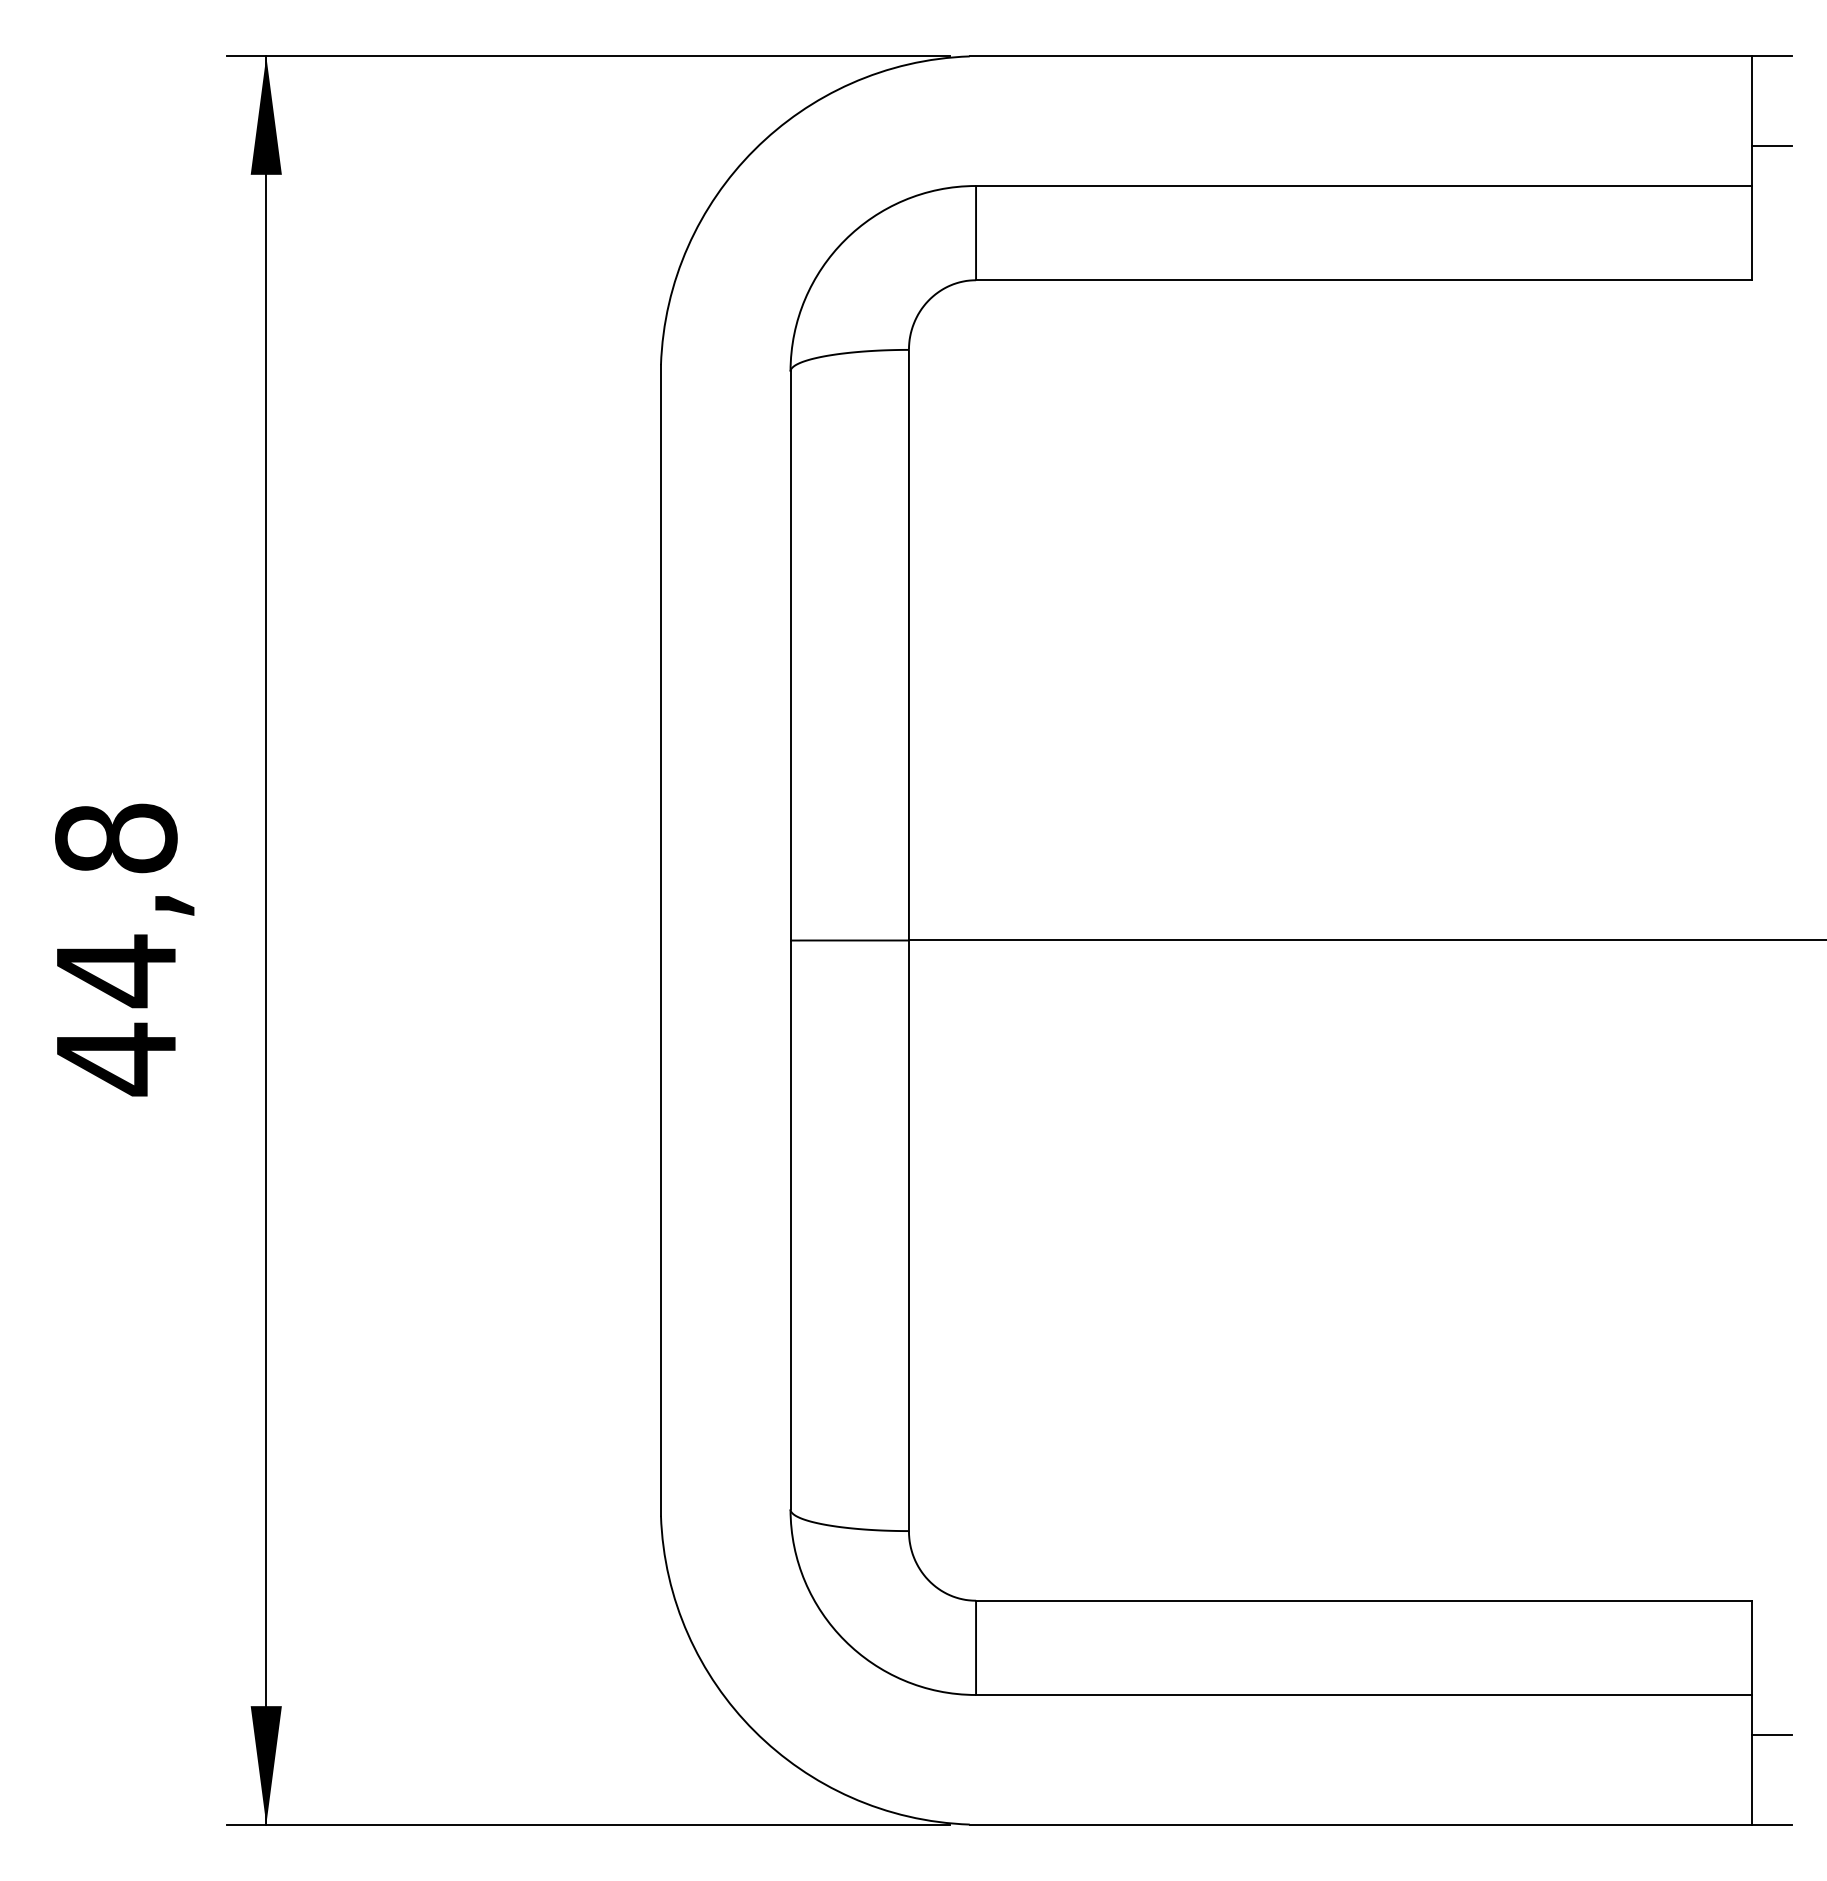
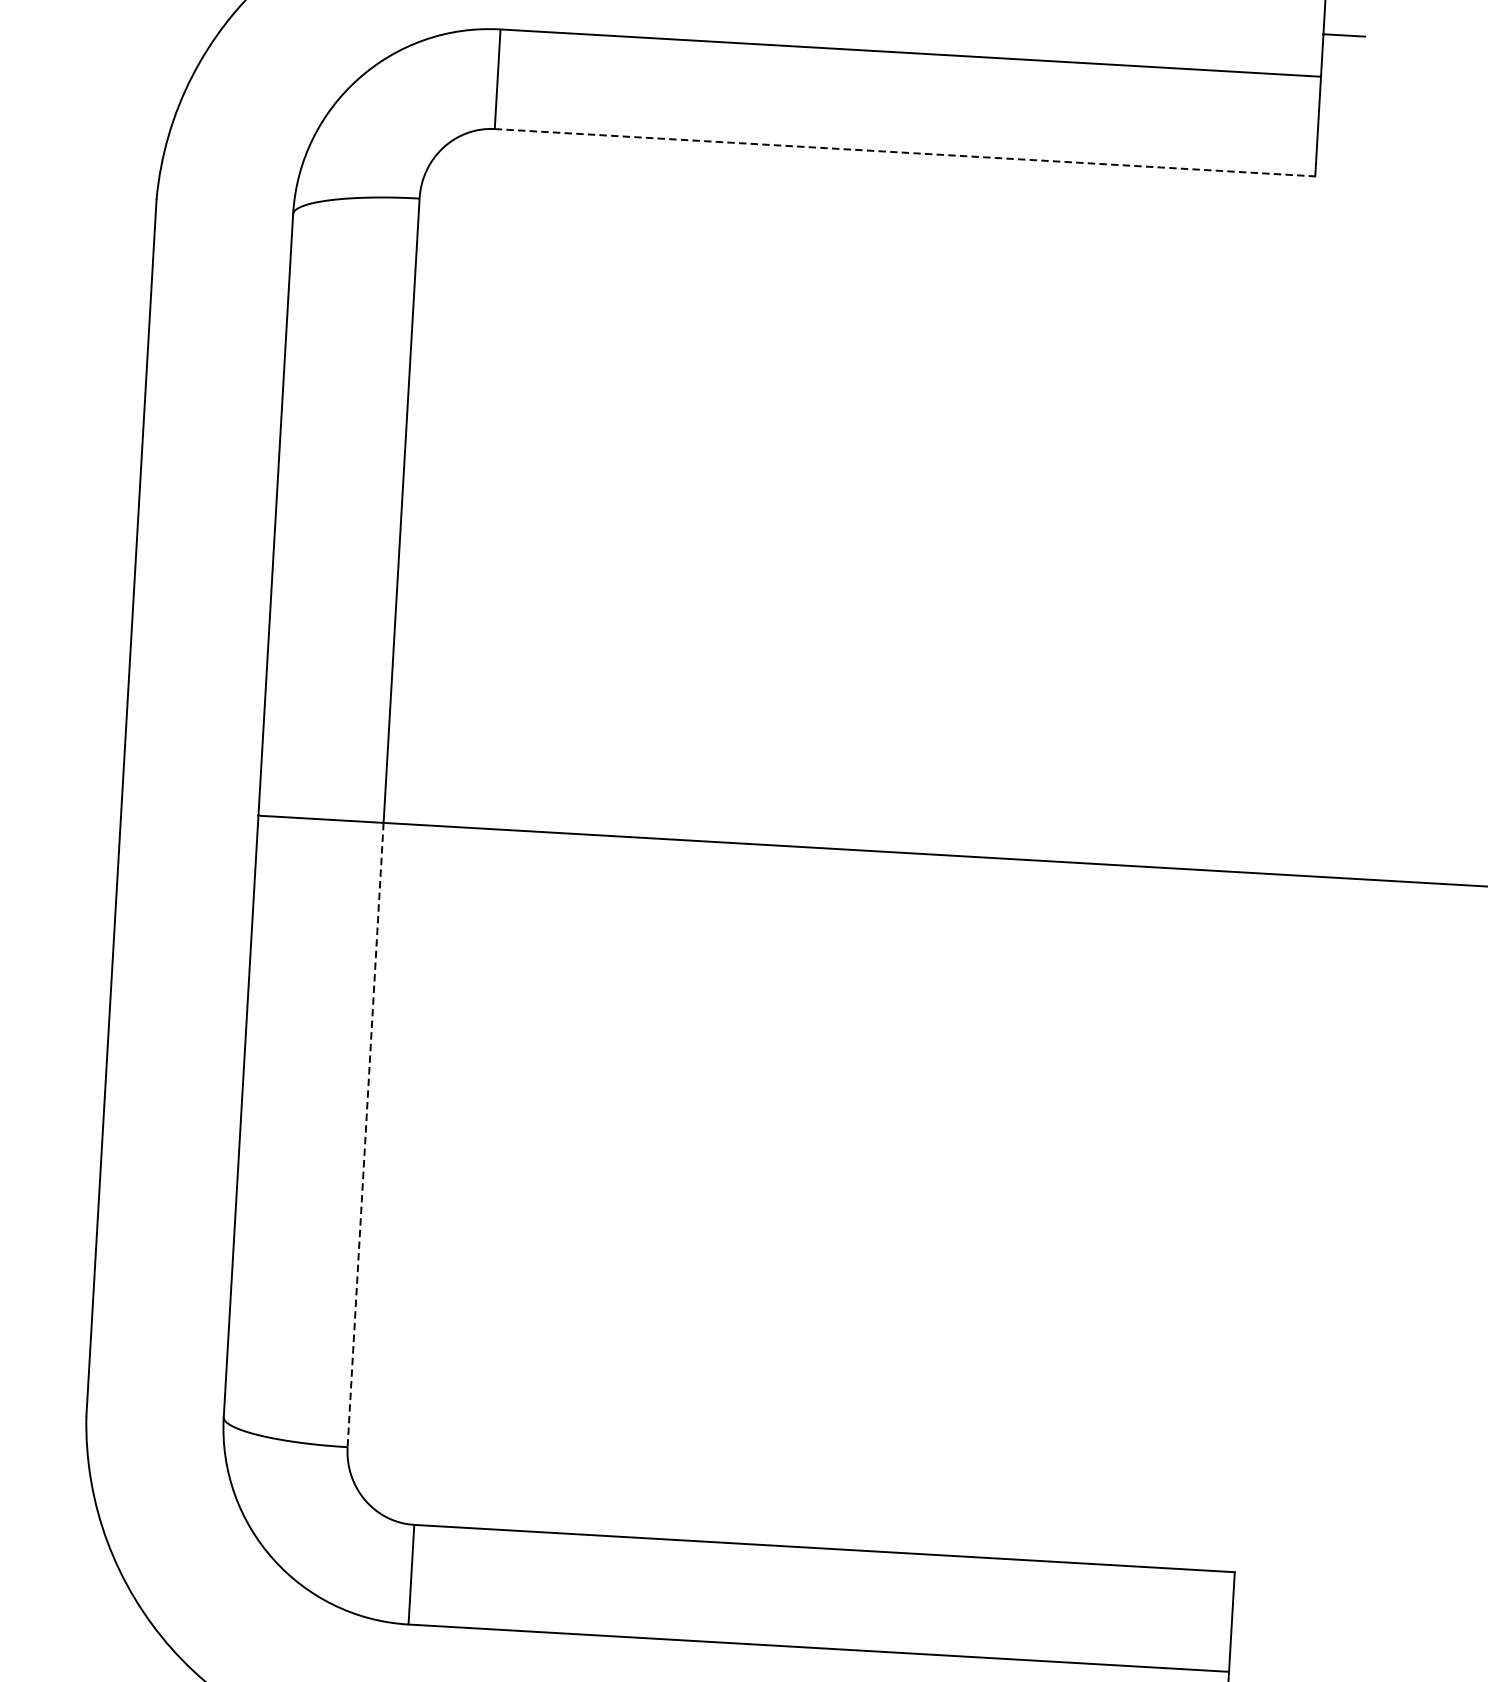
line: (1364, 280) -> (905, 153), solid -> dashed
line: (908, 1236) -> (365, 1135), solid -> dashed

